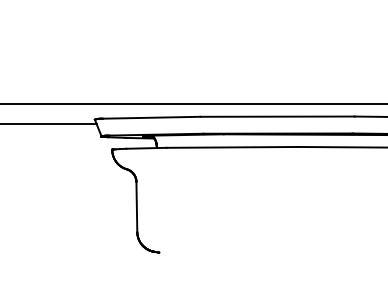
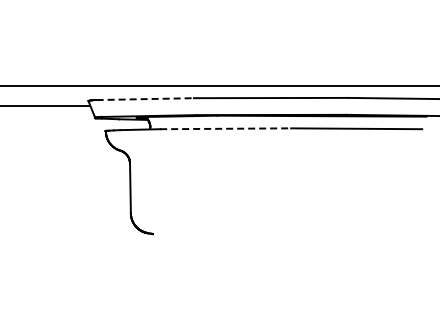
line: (151, 118) -> (145, 99), solid -> dashed
line: (231, 147) -> (225, 128), solid -> dashed

